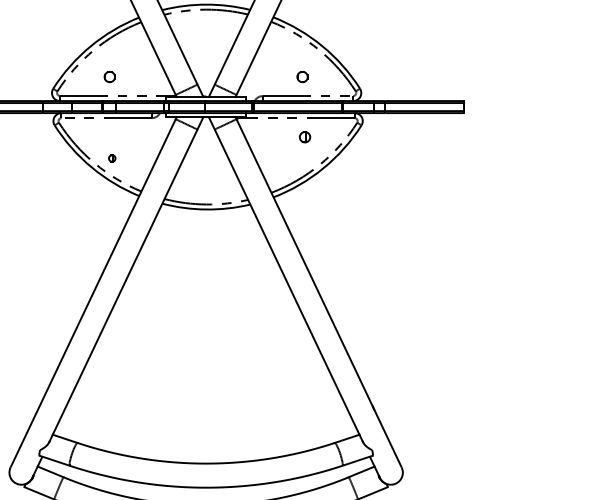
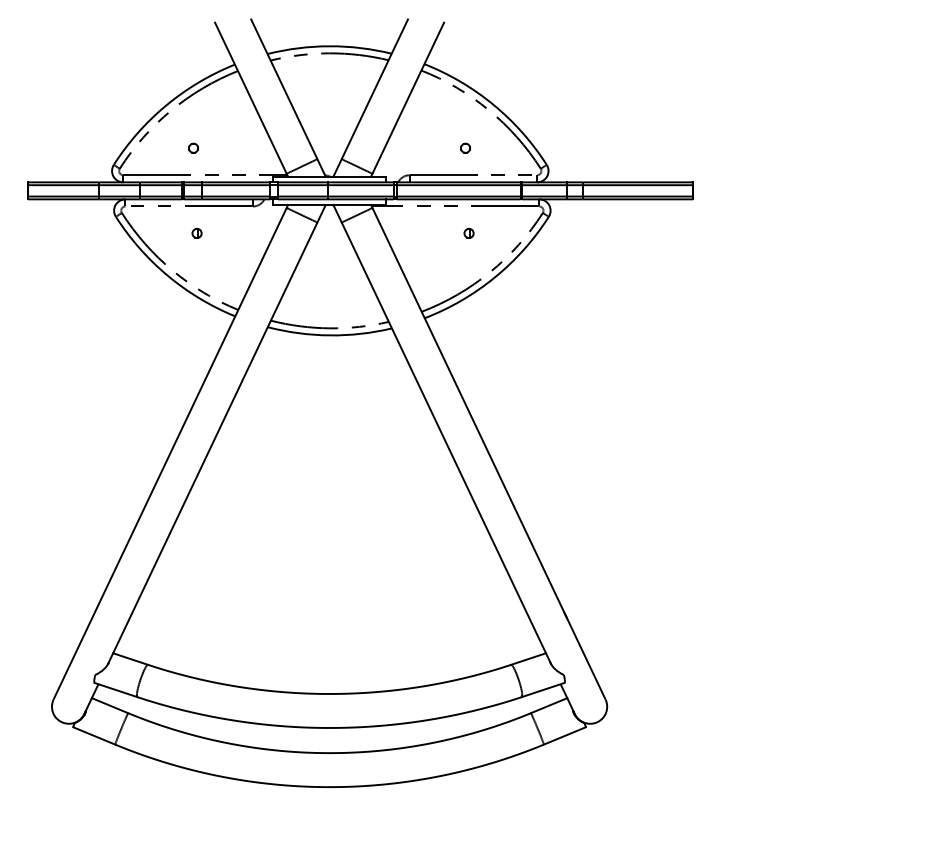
circle: (109, 76) -> (193, 147), size x0.62
circle: (302, 76) -> (465, 147), size x0.62
part: (304, 137) -> (468, 233), size x0.62
part: (111, 158) -> (196, 233), moved

